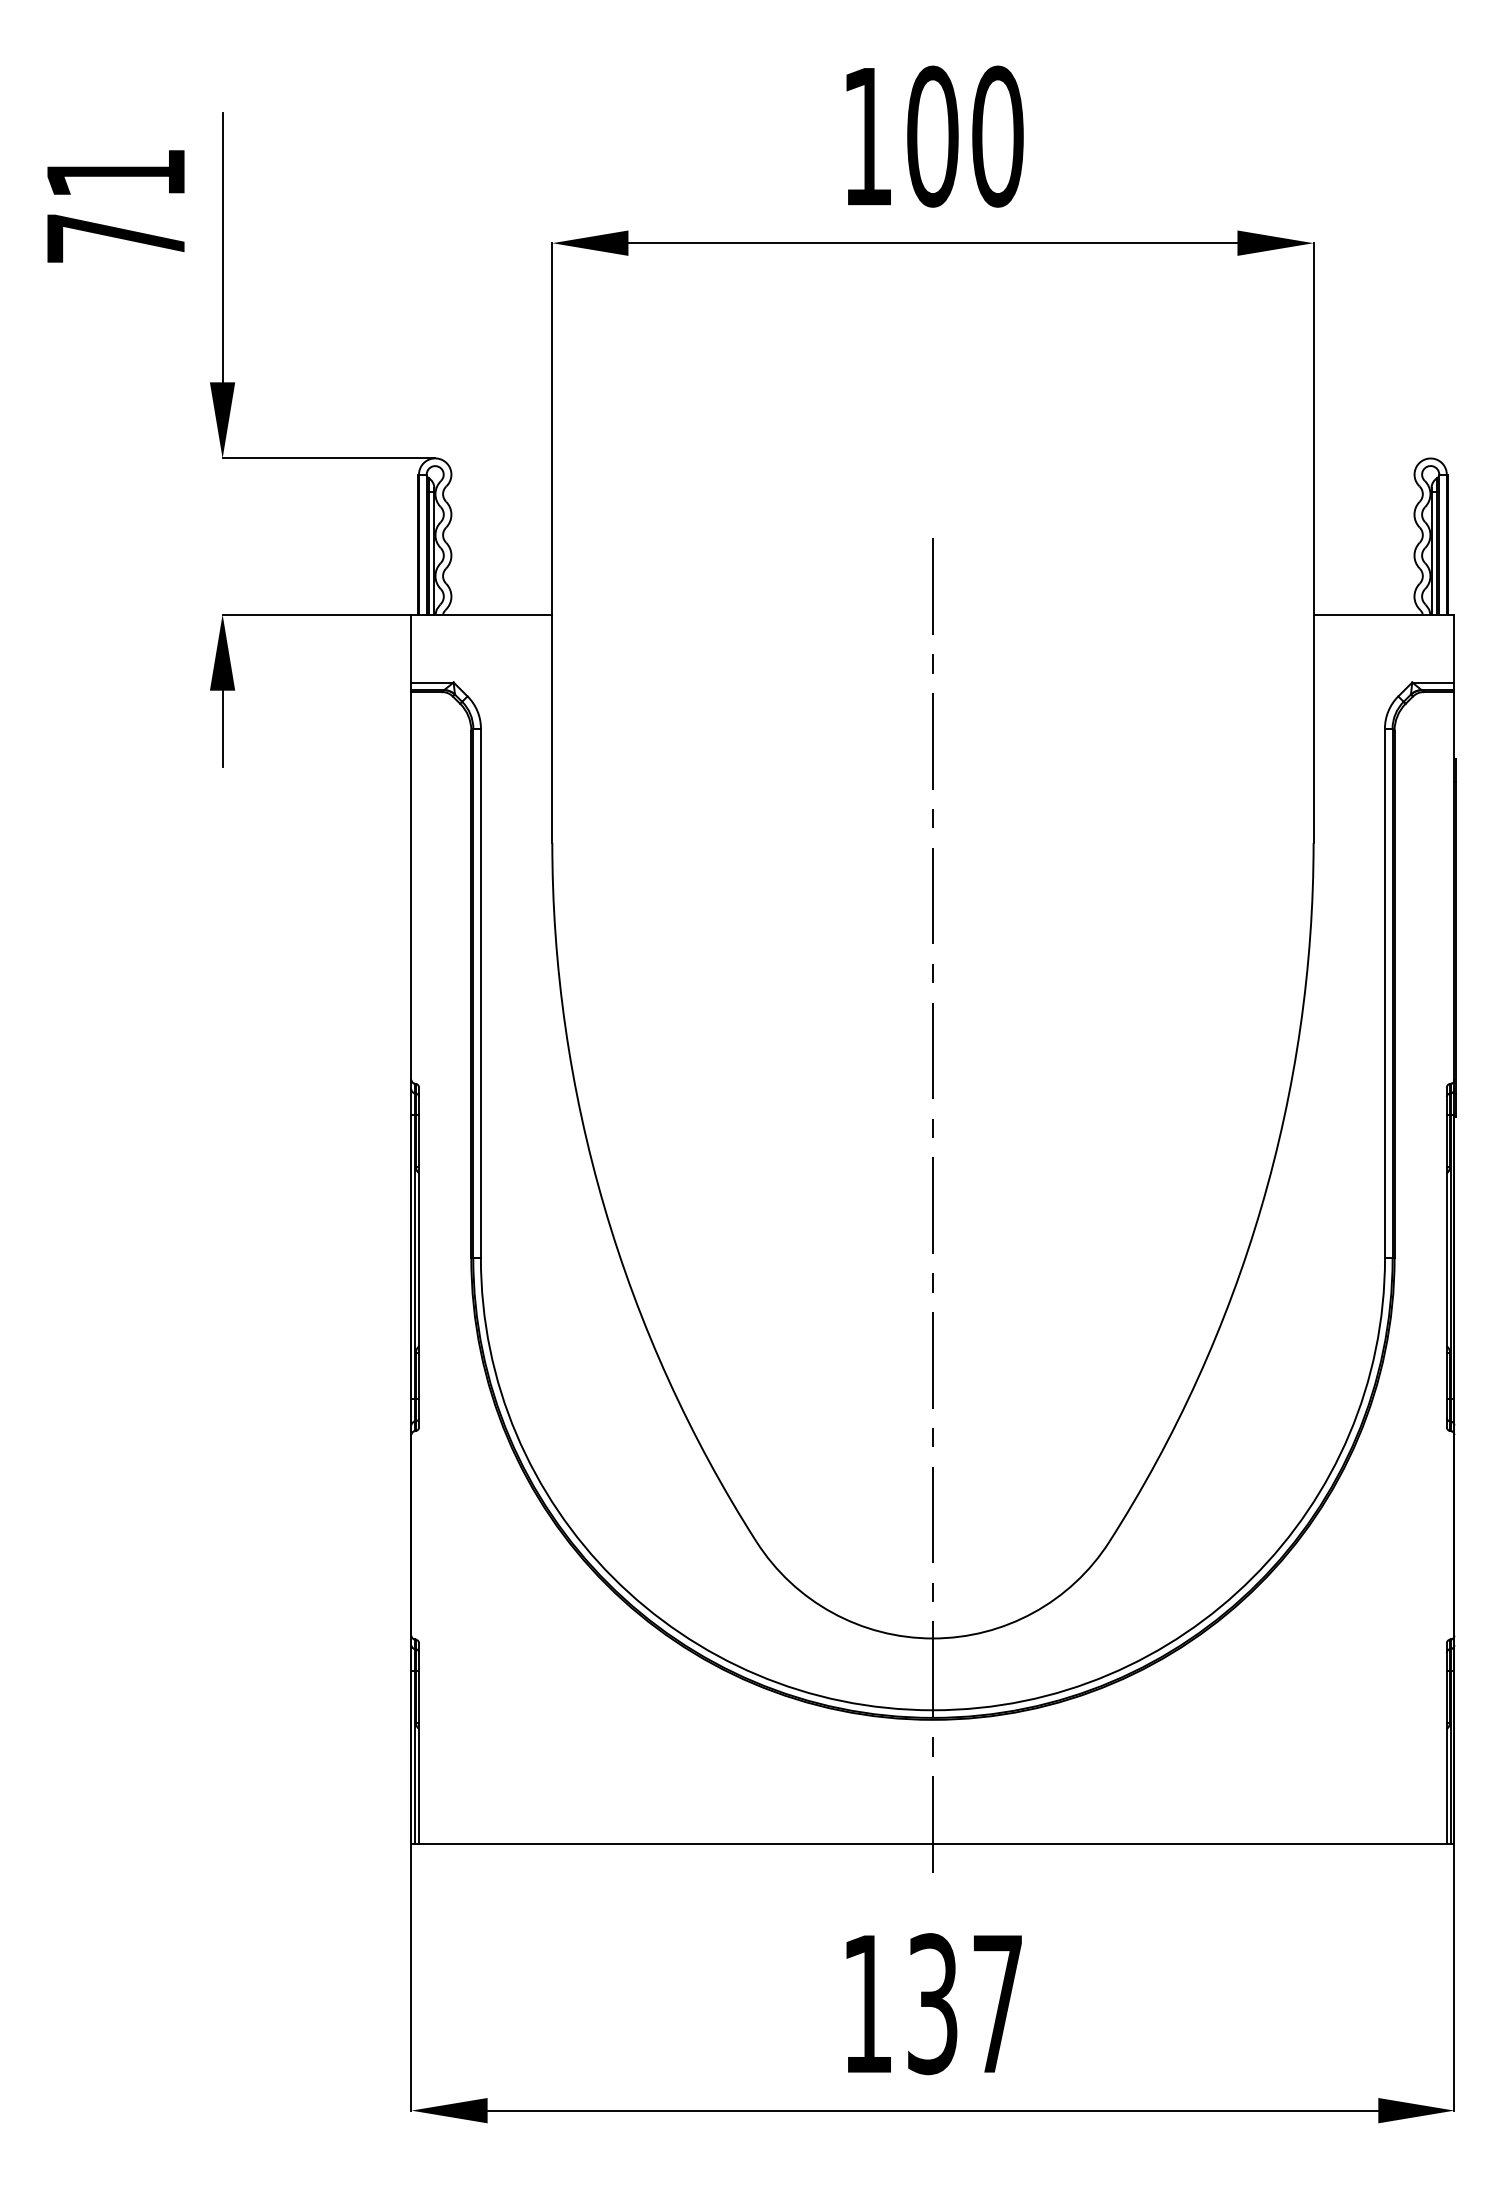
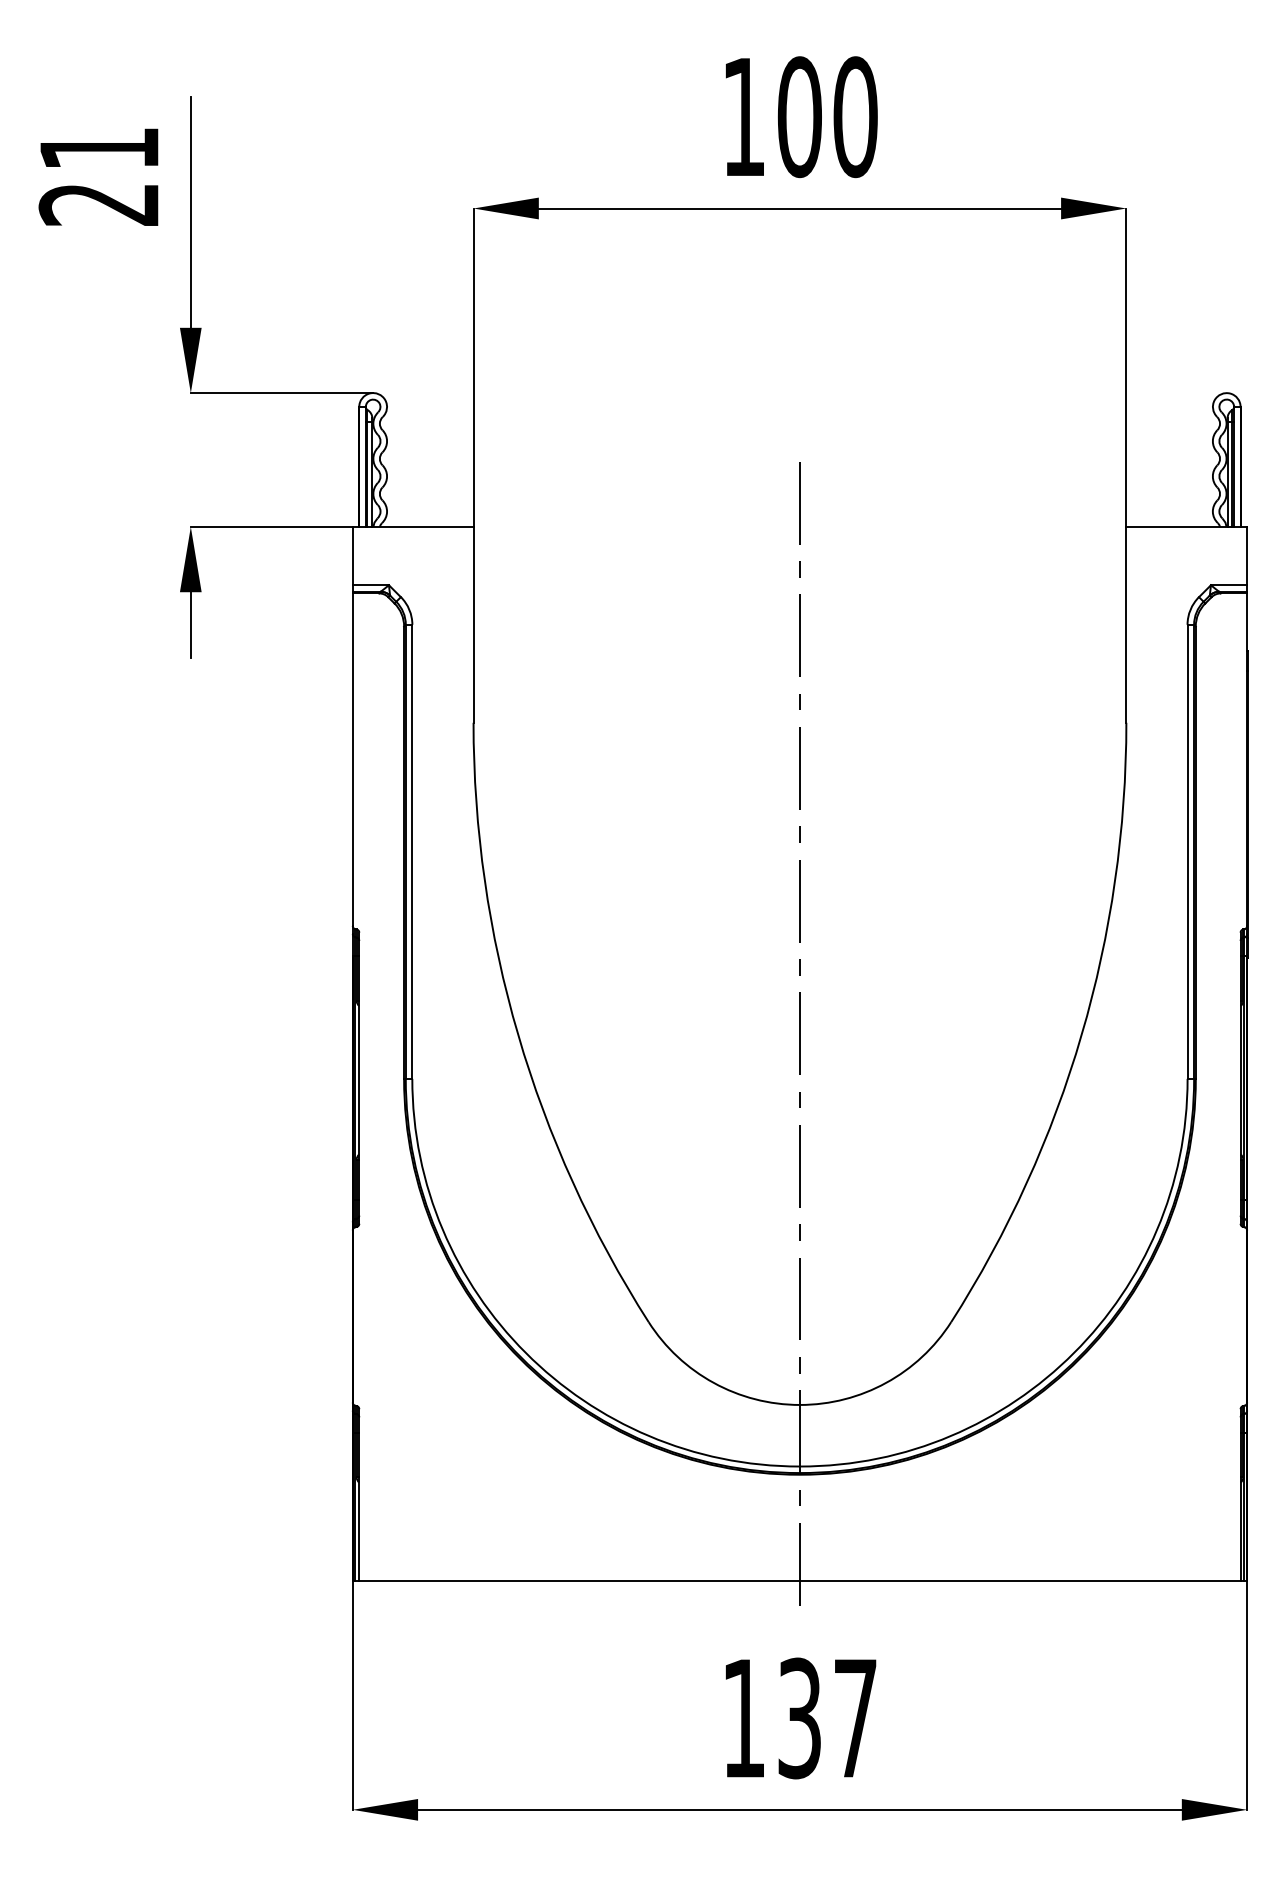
text: (114, 238) -> (98, 204), 71 -> 21

